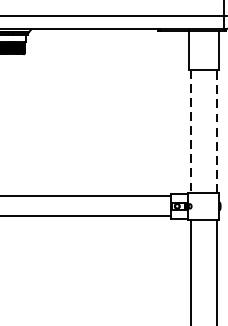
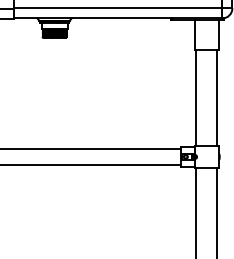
line: (216, 130) -> (216, 97), dashed -> solid
line: (190, 131) -> (196, 98), dashed -> solid

